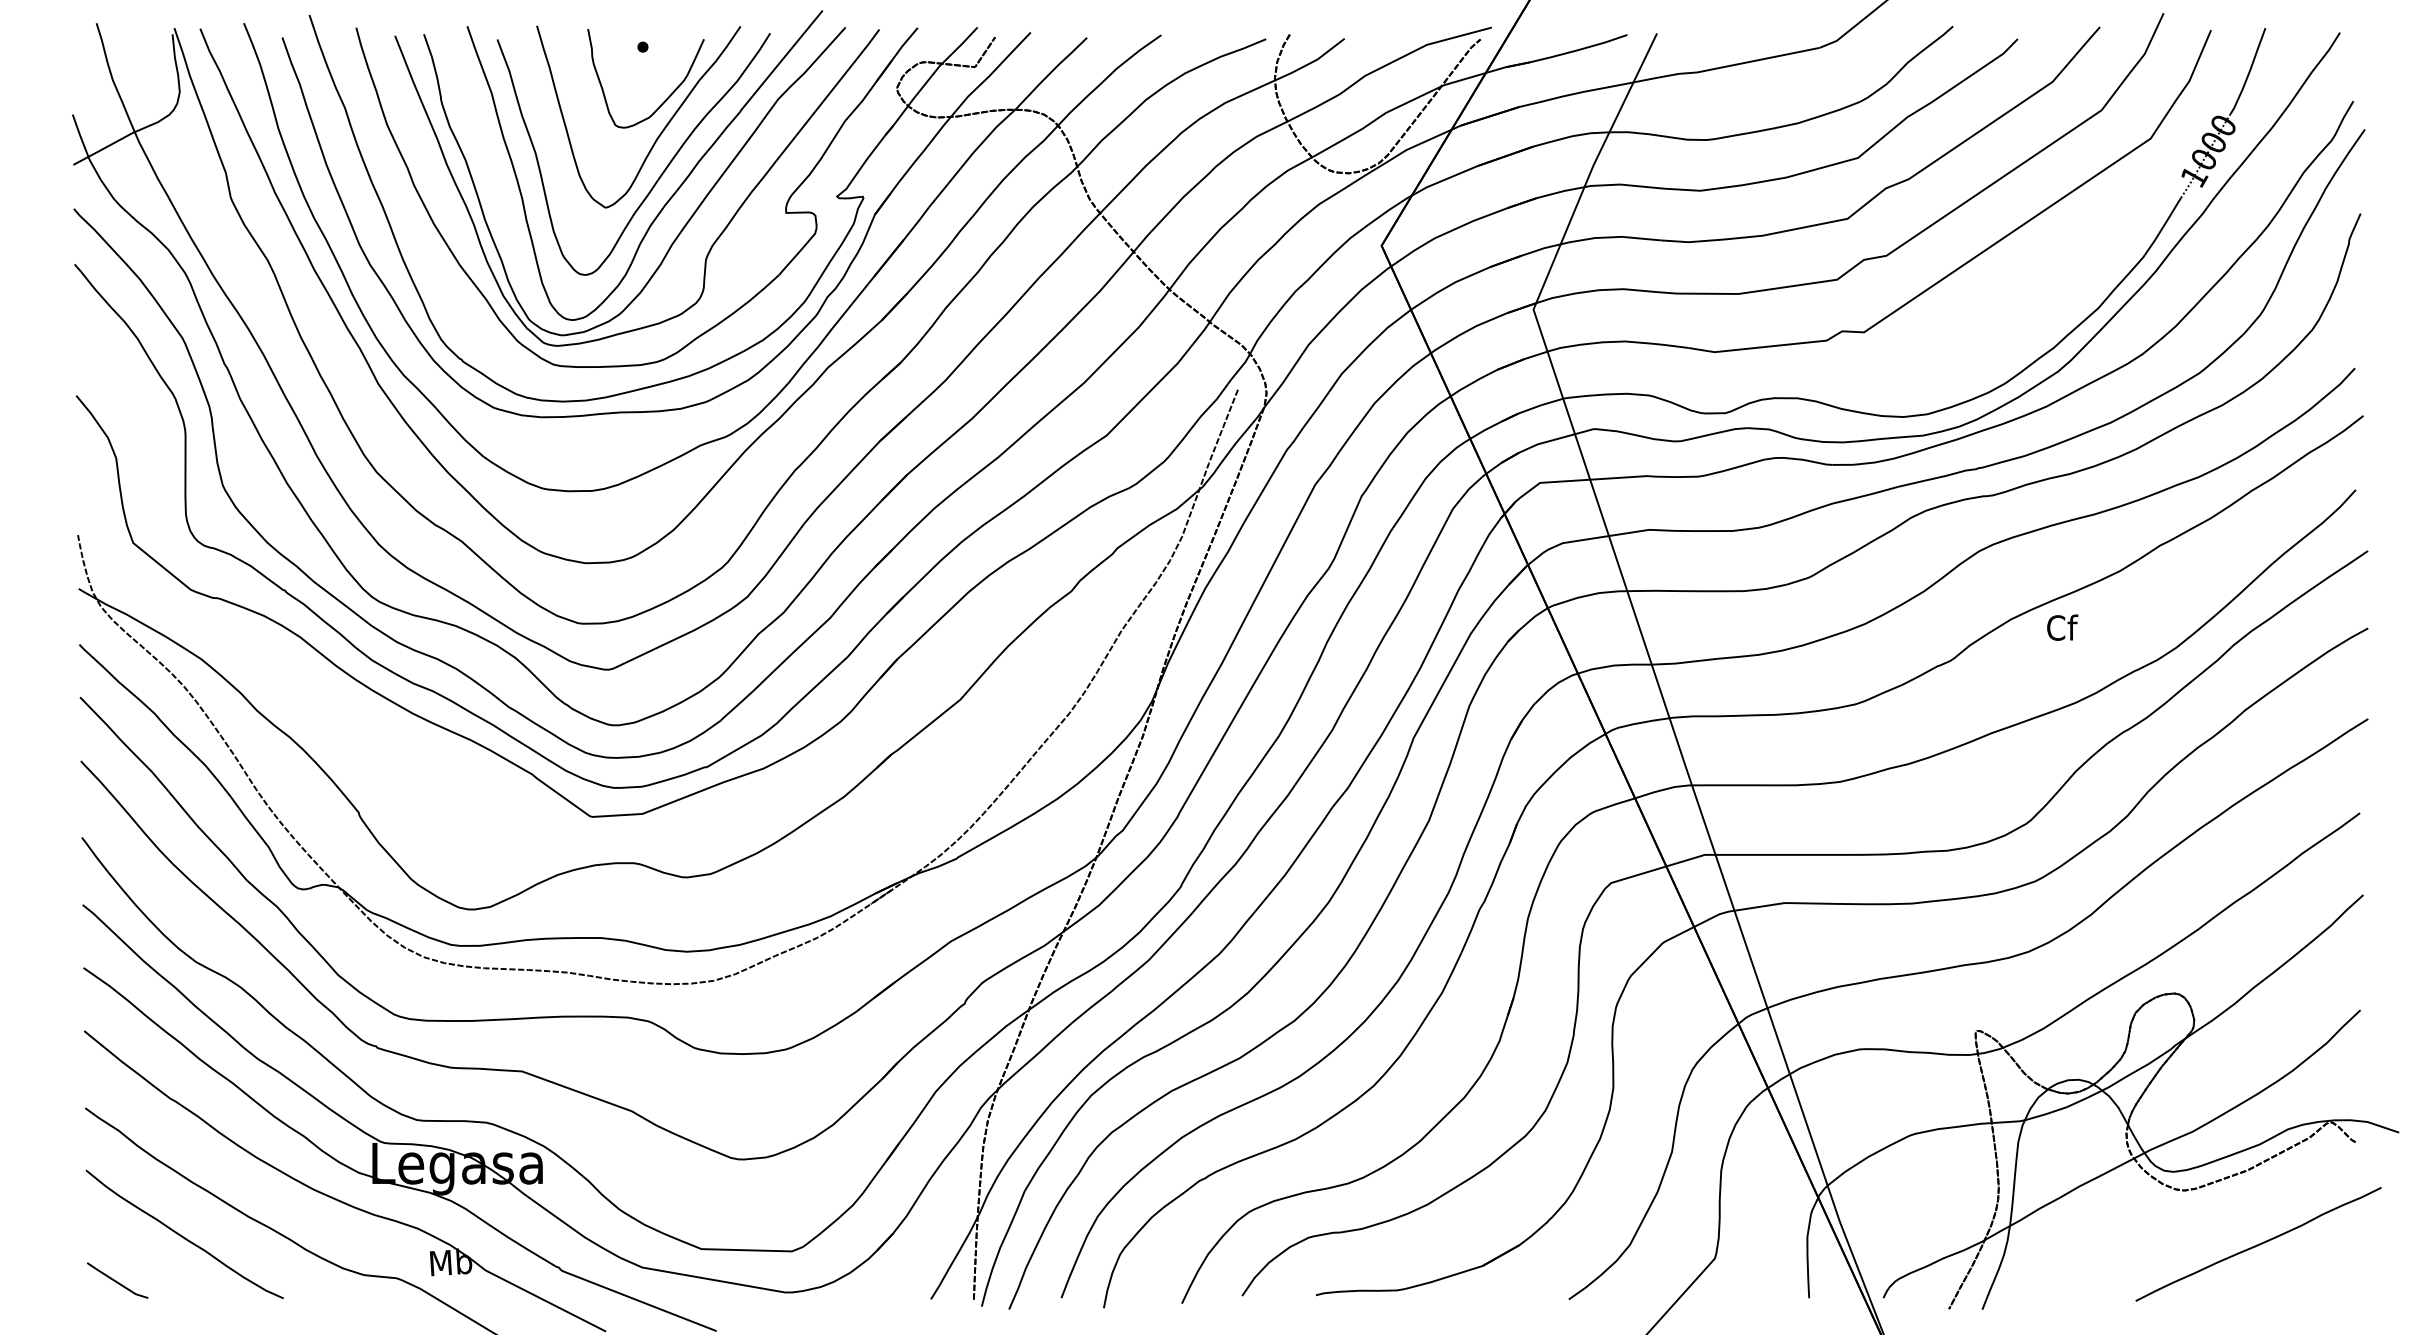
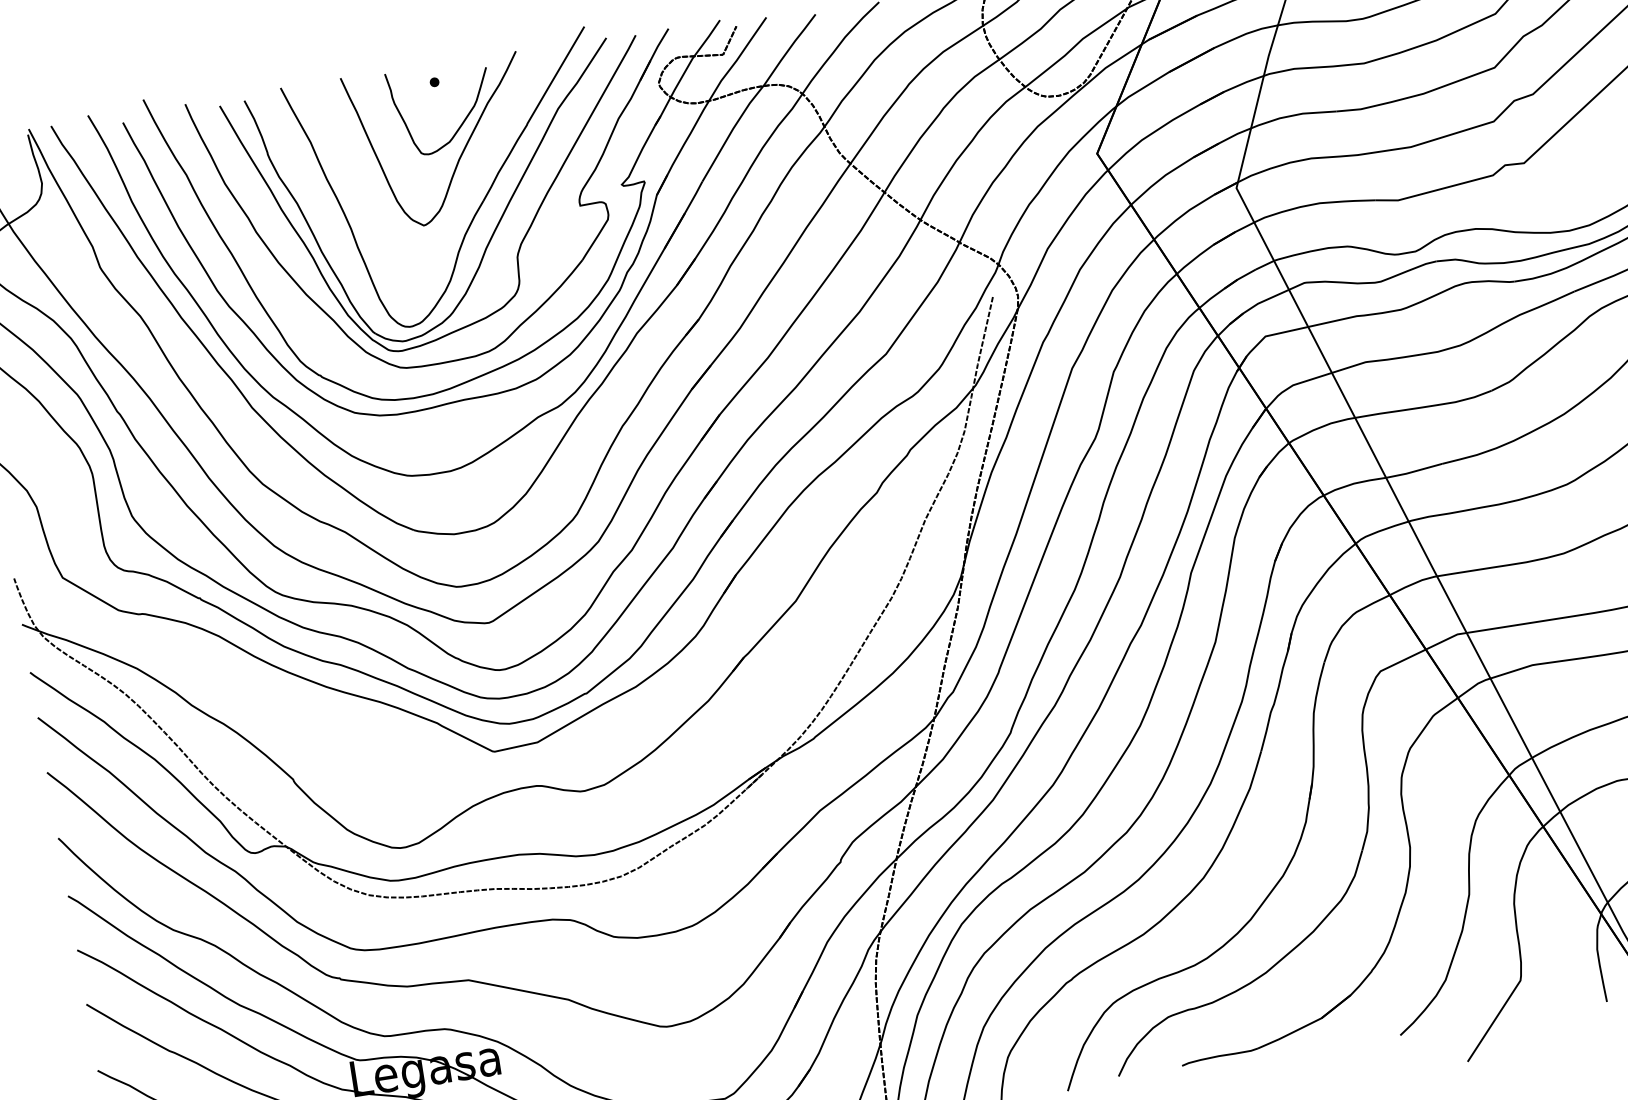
part: (660, 174) -> (466, 189), removed

